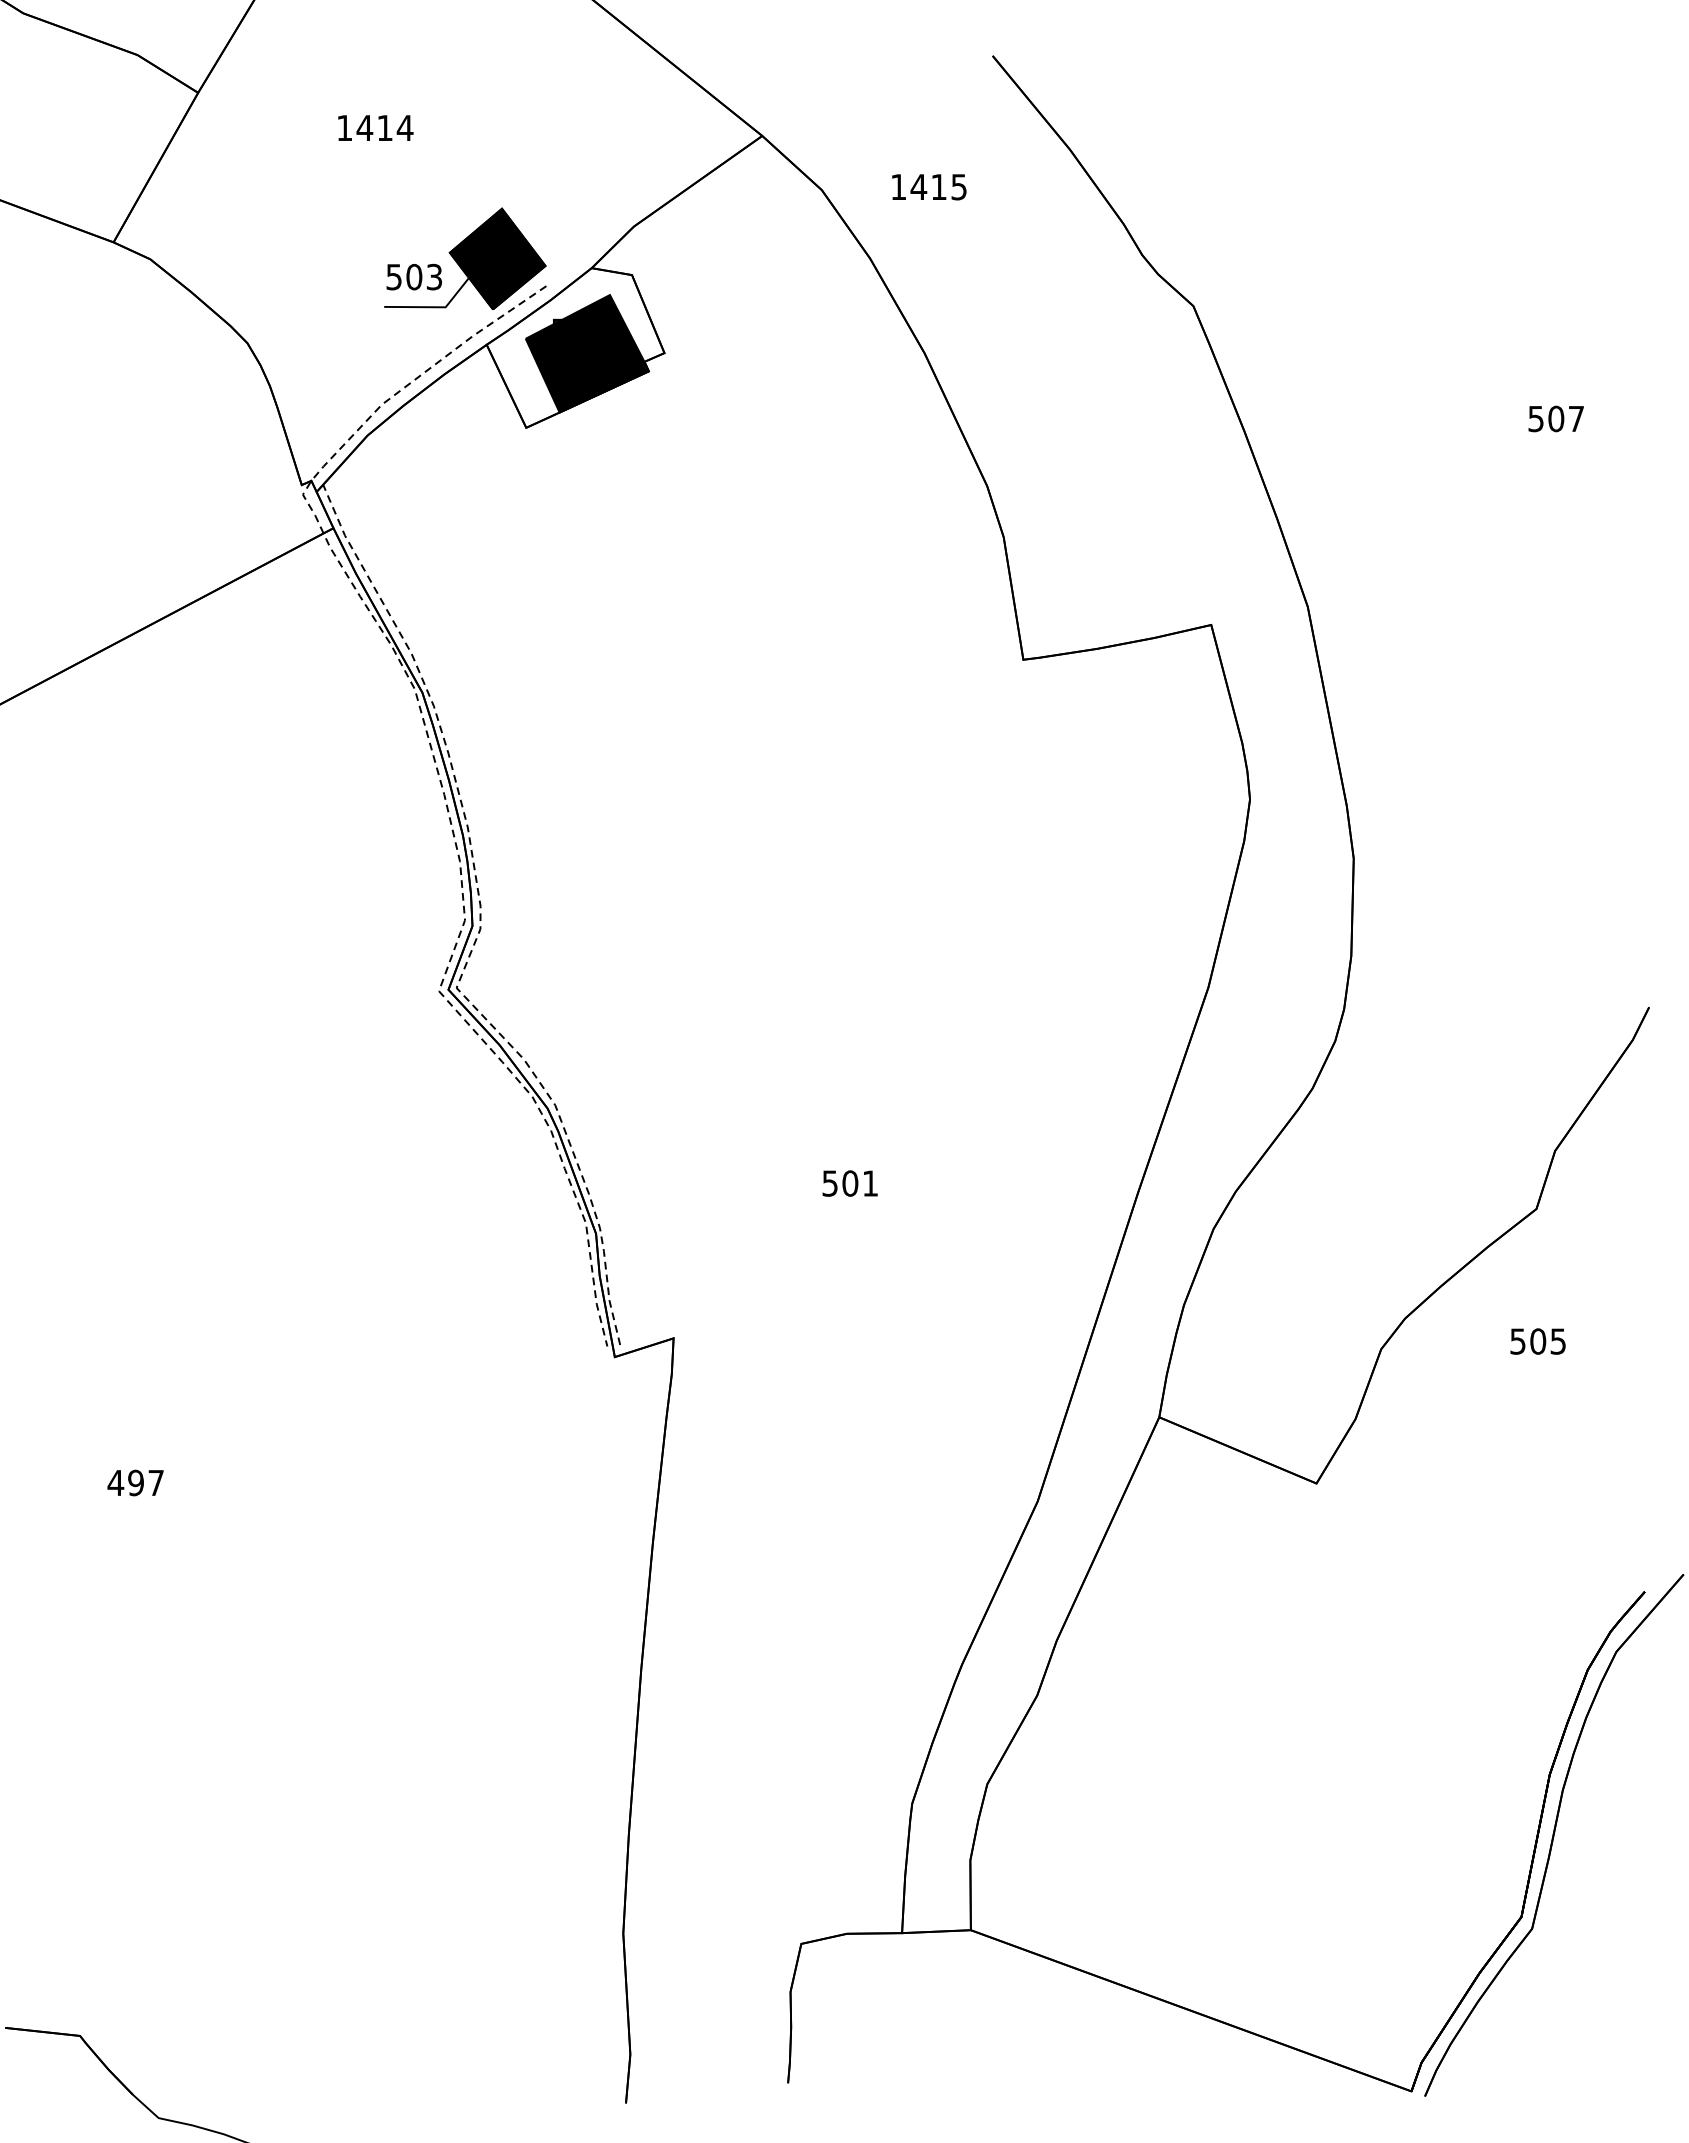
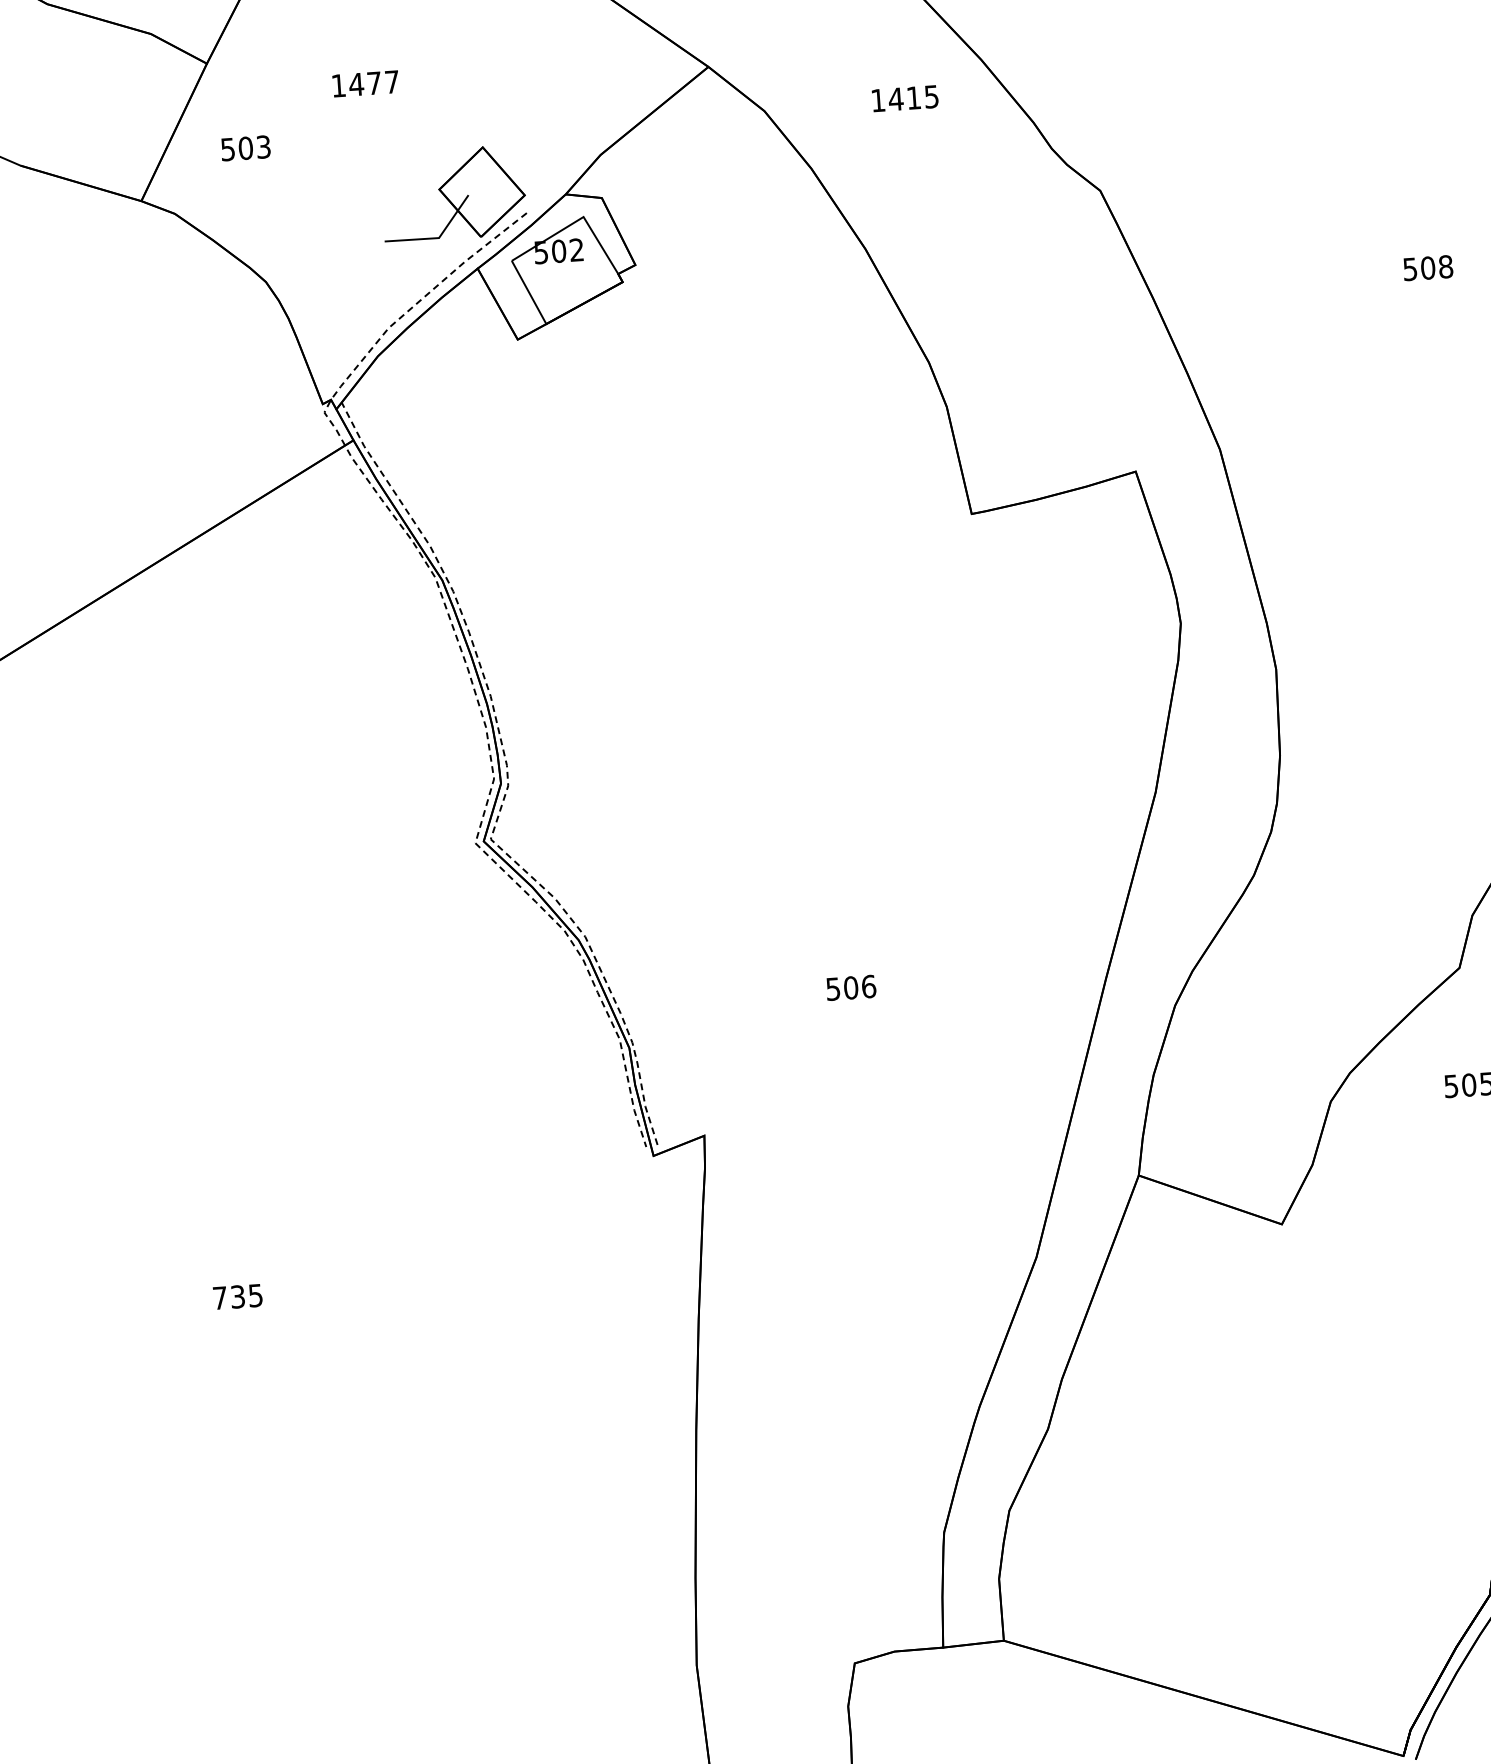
text: (395, 127) -> (383, 82), 1414 -> 1477
text: (929, 187) -> (905, 98), moved
fill: (497, 258) -> (481, 191), removed
text: (413, 276) -> (245, 147), moved
fill: (586, 353) -> (566, 270), removed
text: (1576, 418) -> (1445, 266), 507 -> 508
text: (870, 1183) -> (868, 986), 501 -> 506
text: (135, 1482) -> (237, 1296), 497 -> 735

